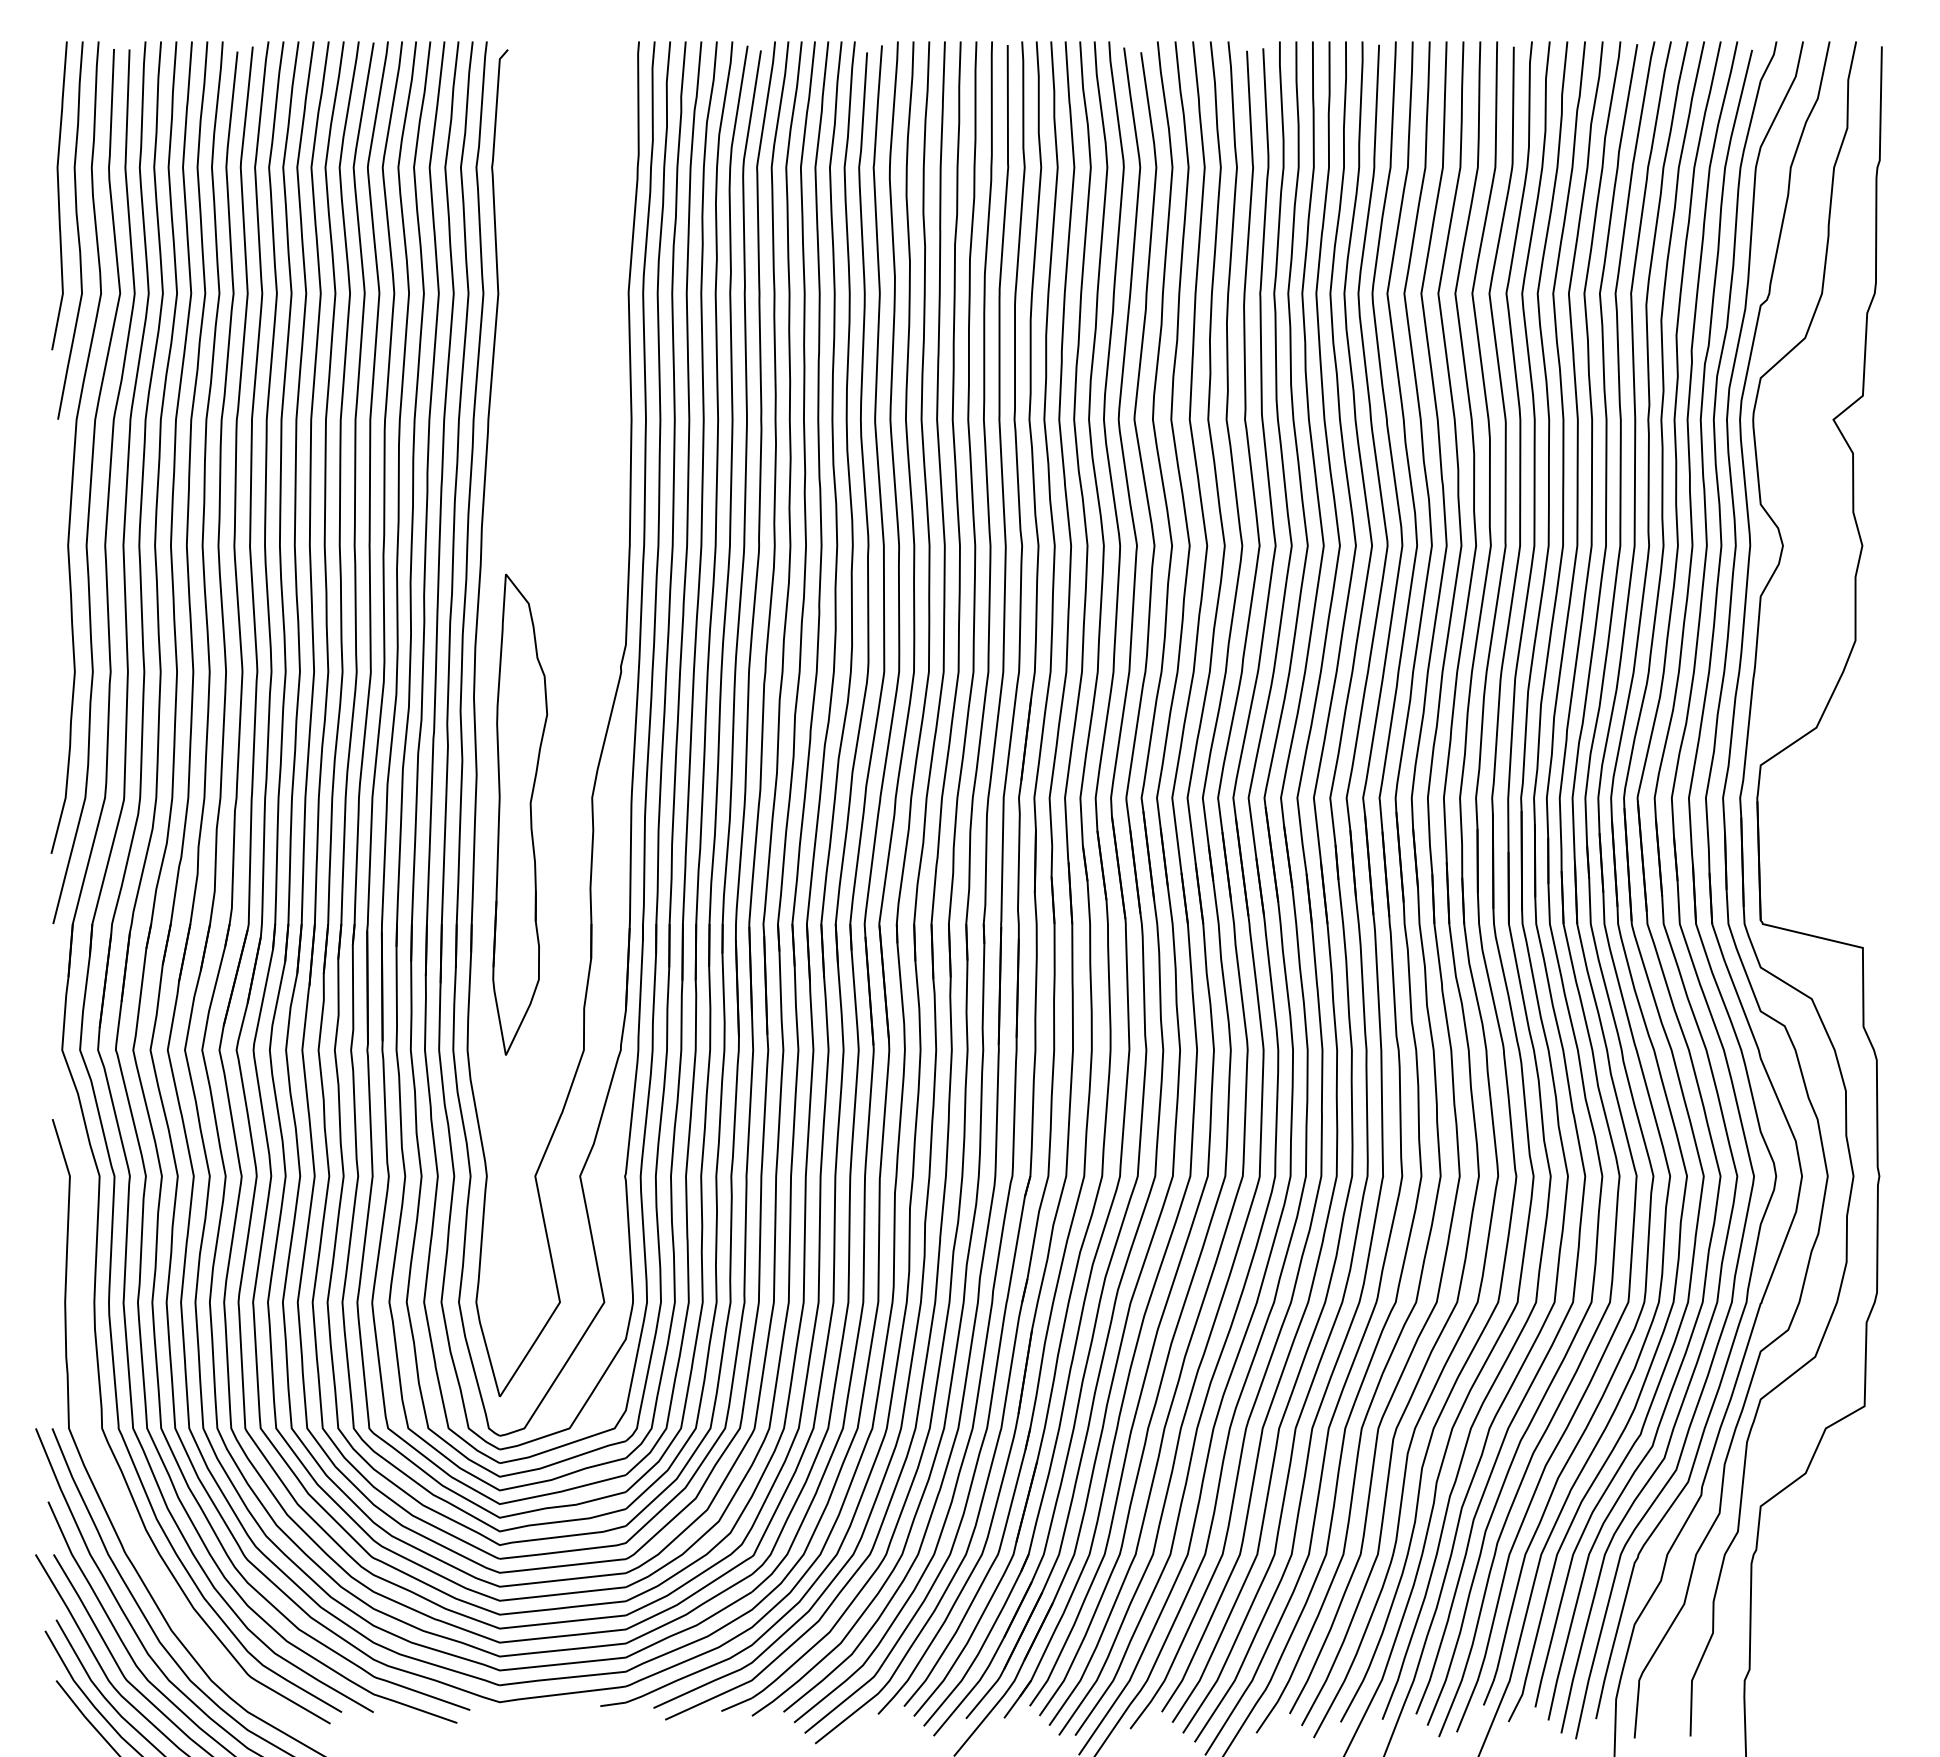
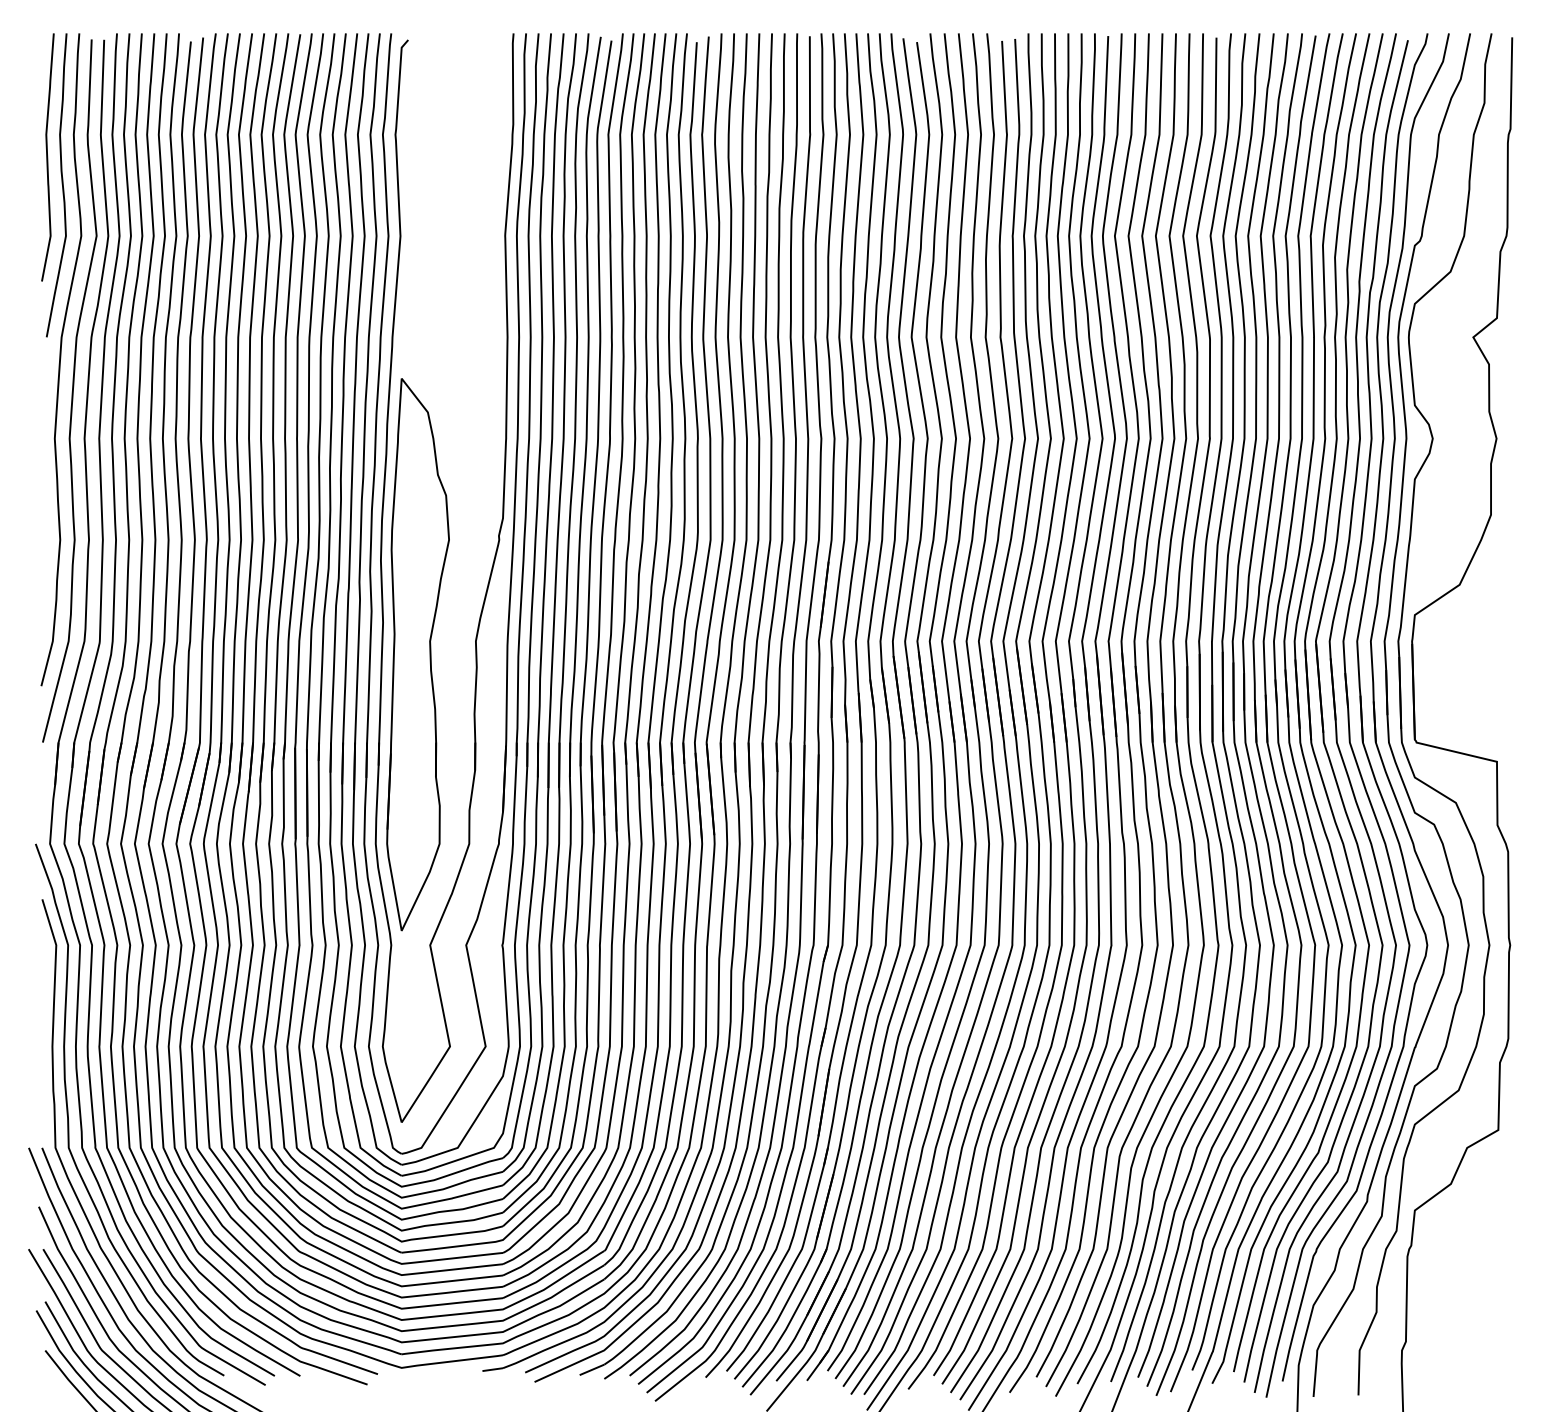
part: (519, 814) -> (417, 654), size x1.43
curve: (85, 1380) -> (68, 1109), added

